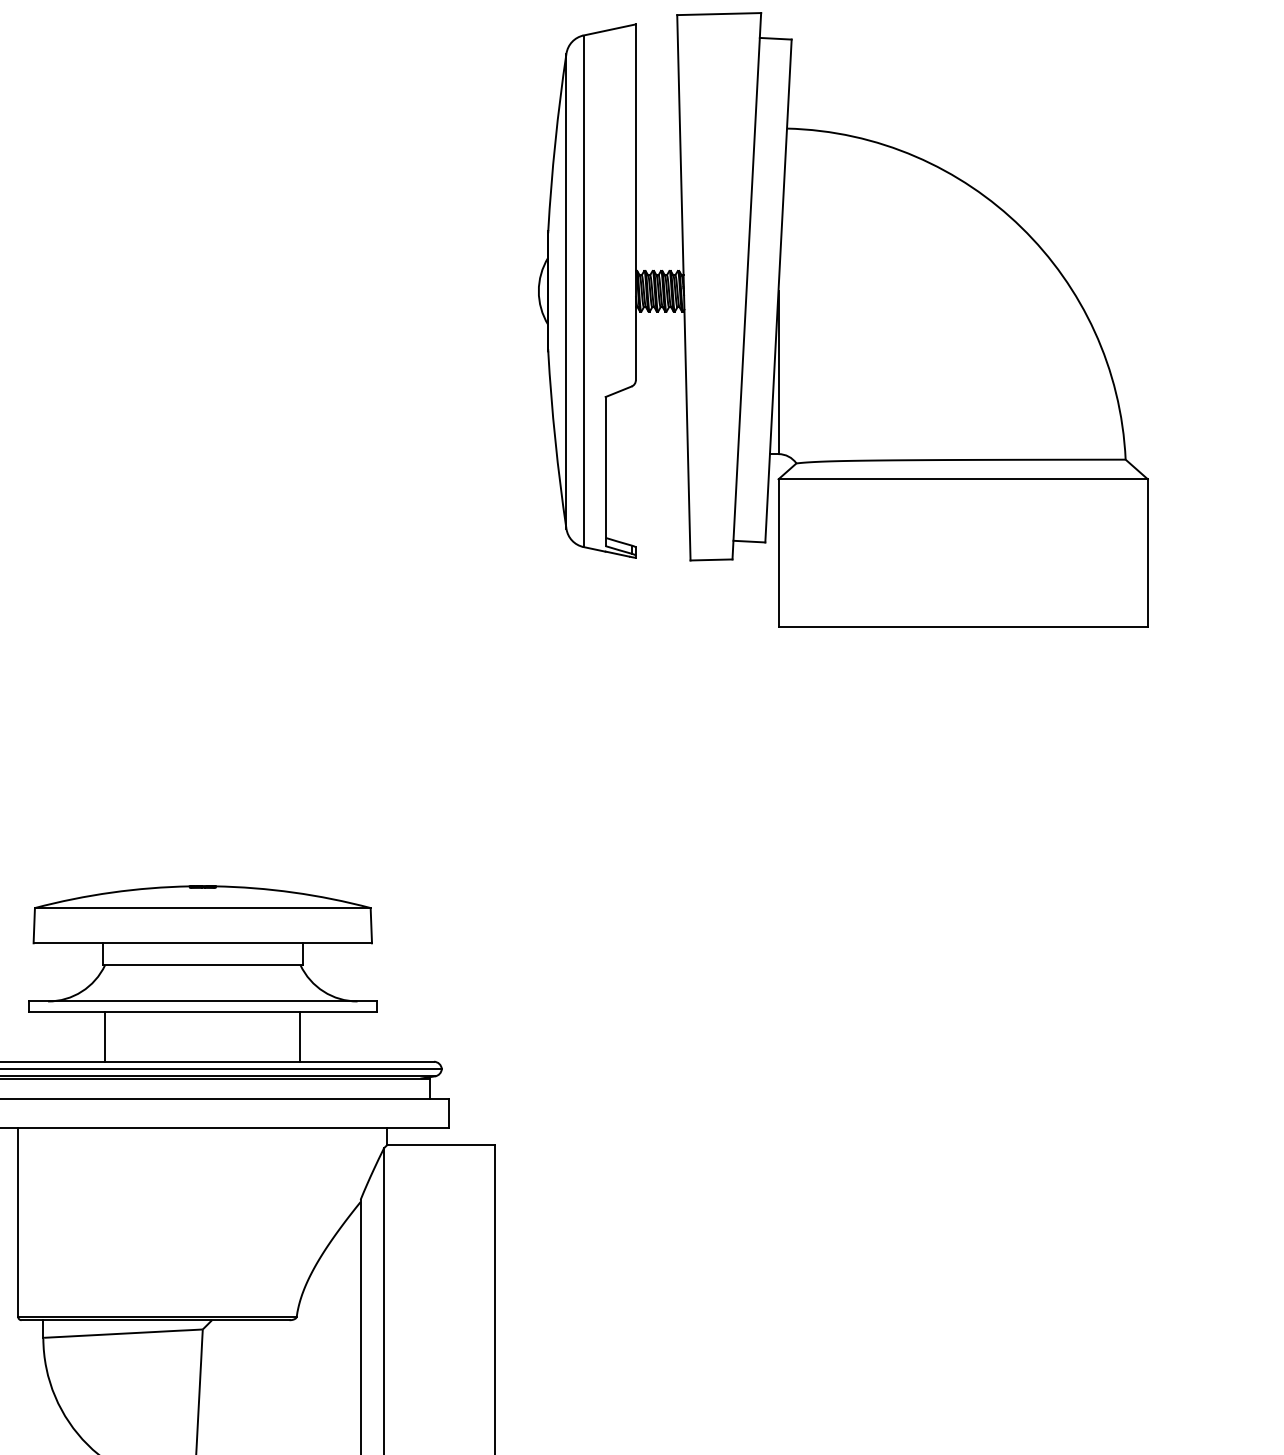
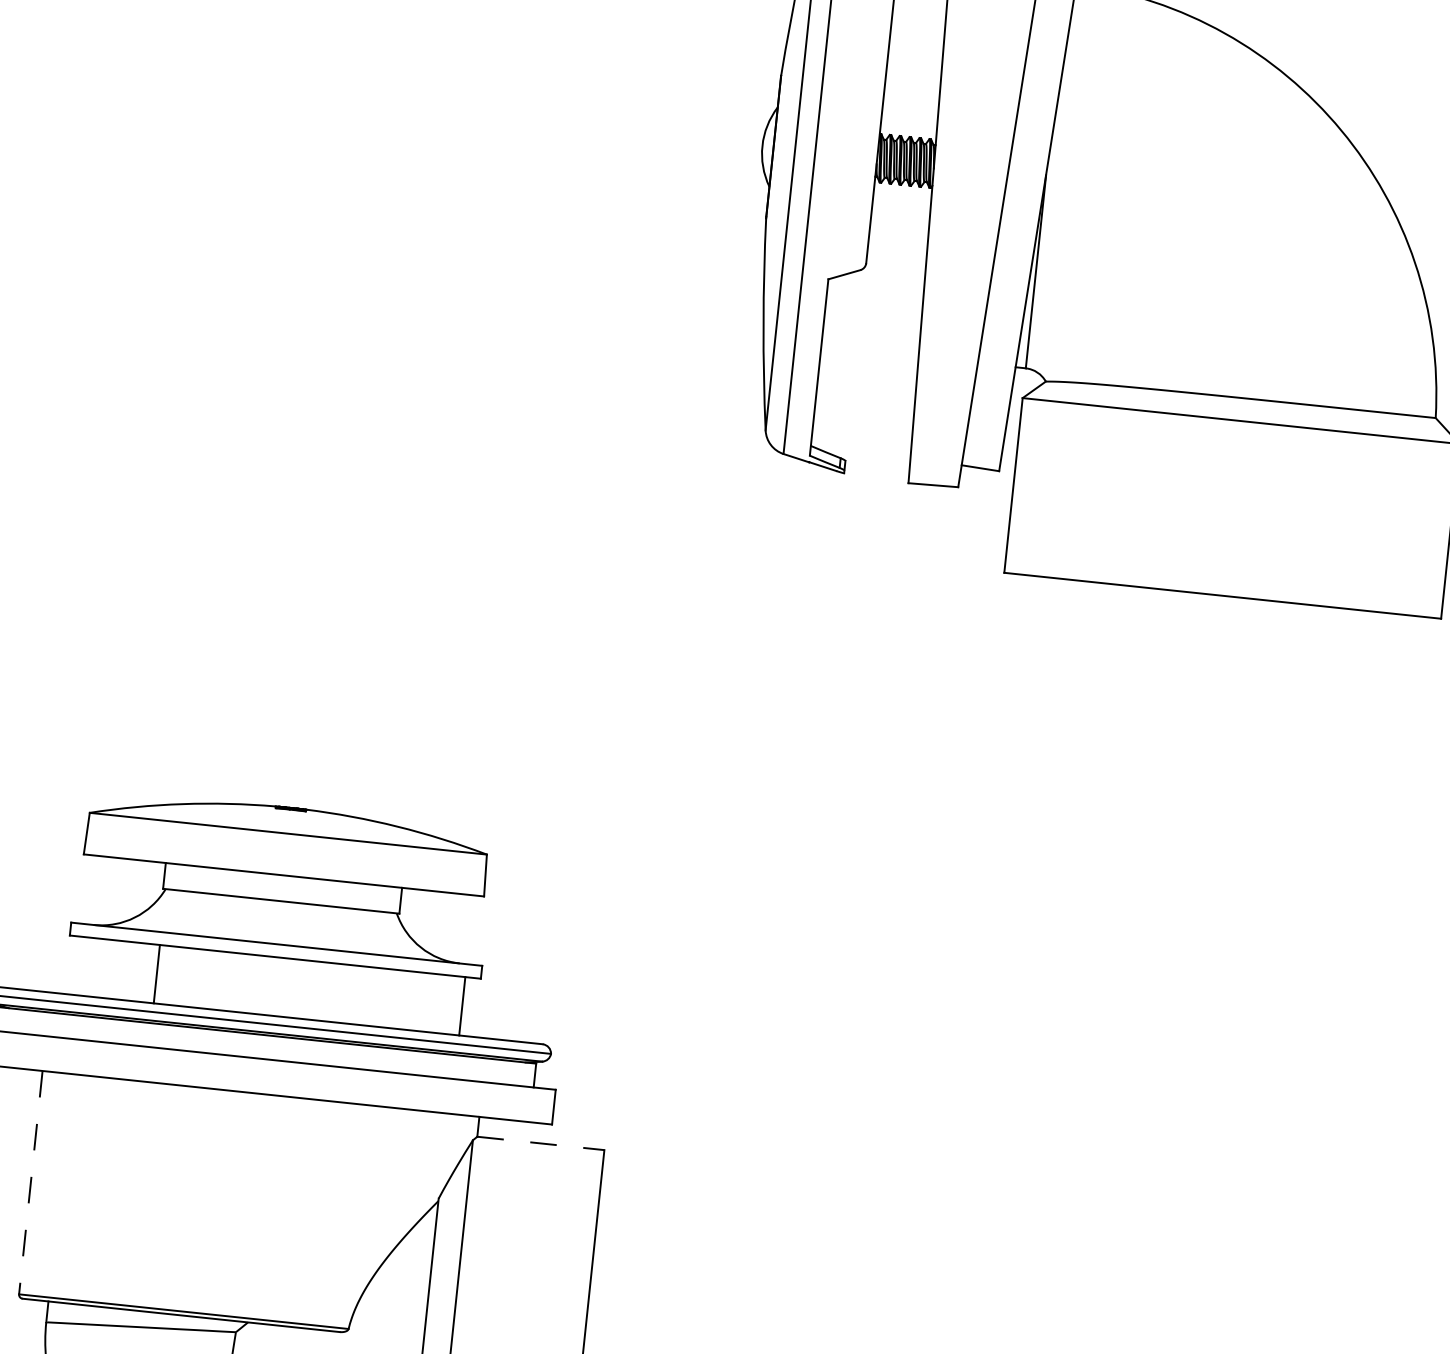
line: (300, 1036) -> (462, 1005), moved
line: (441, 1144) -> (541, 1143), solid -> dashed
line: (18, 1222) -> (31, 1182), solid -> dashed

